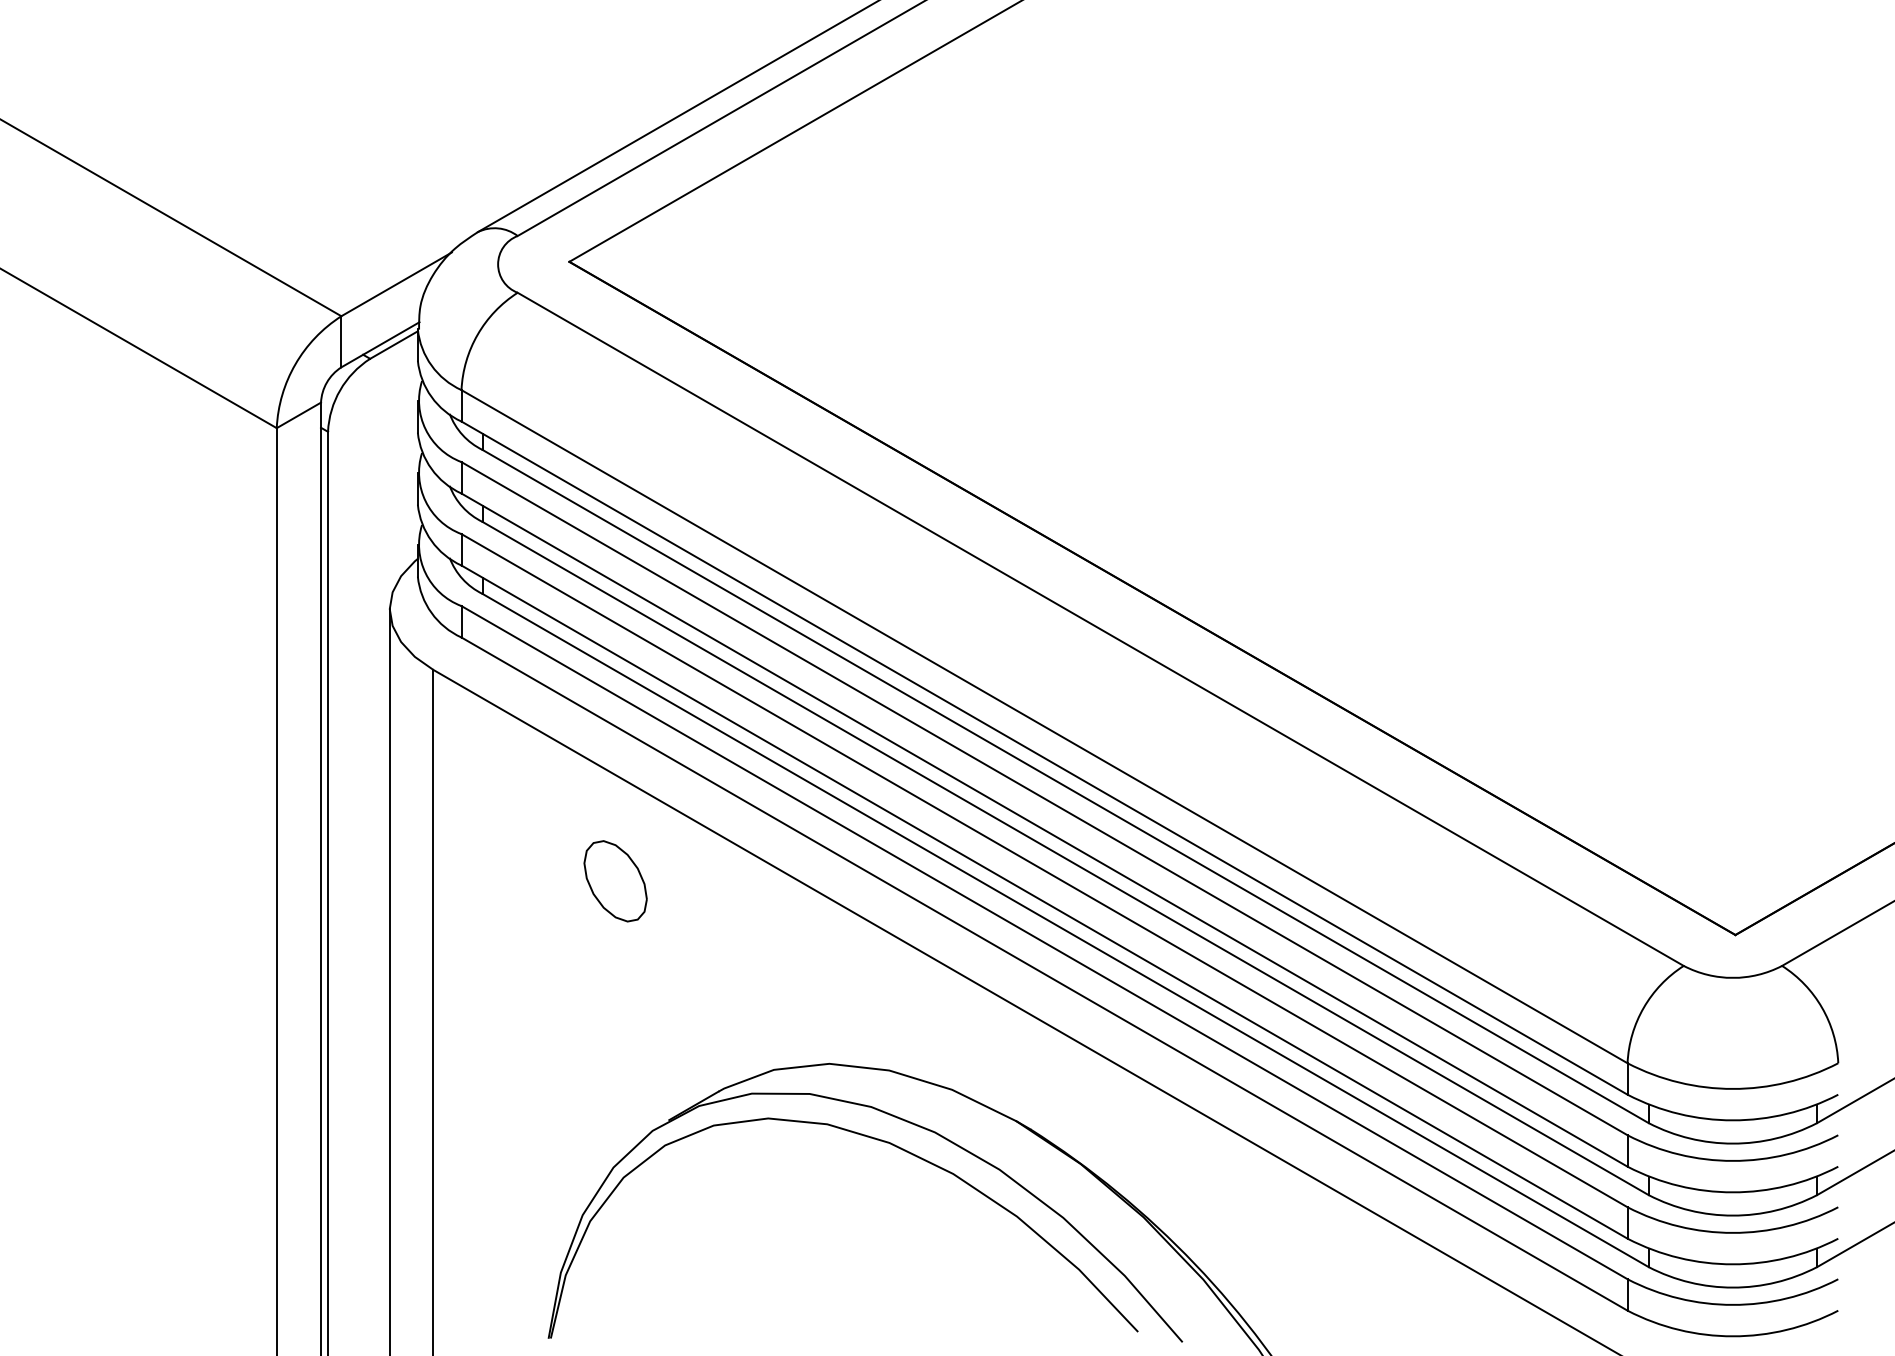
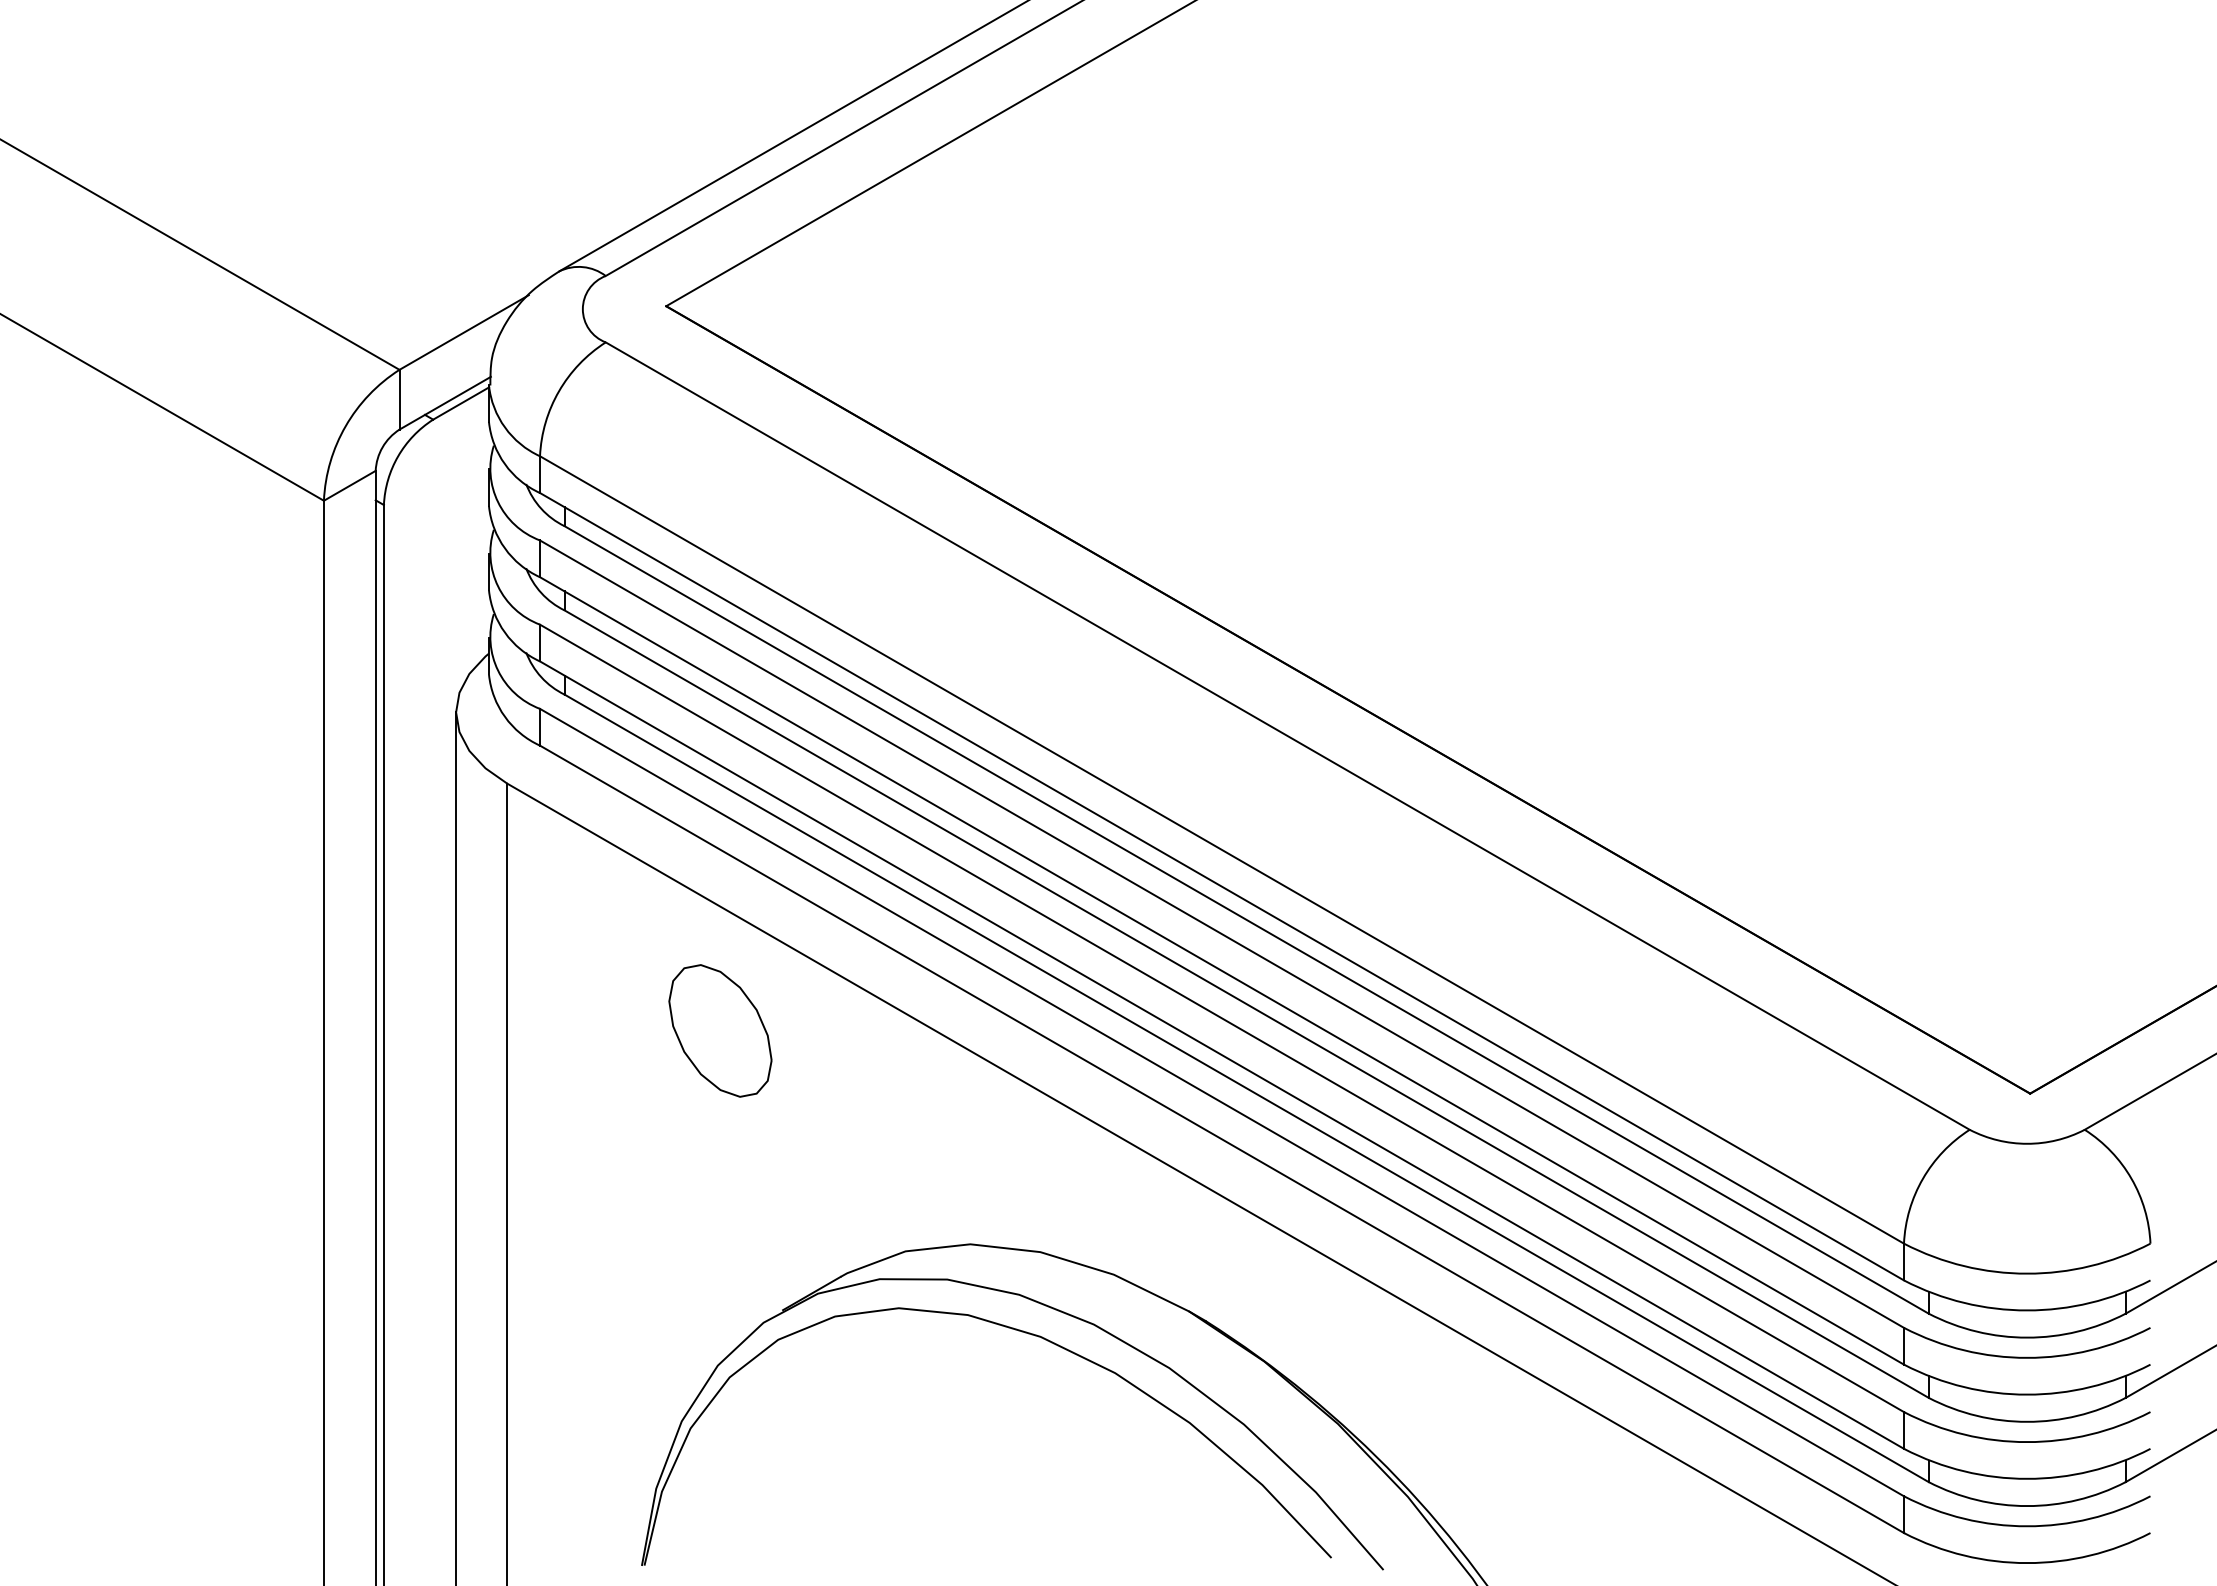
part: (614, 881) -> (719, 1030), size x1.4

